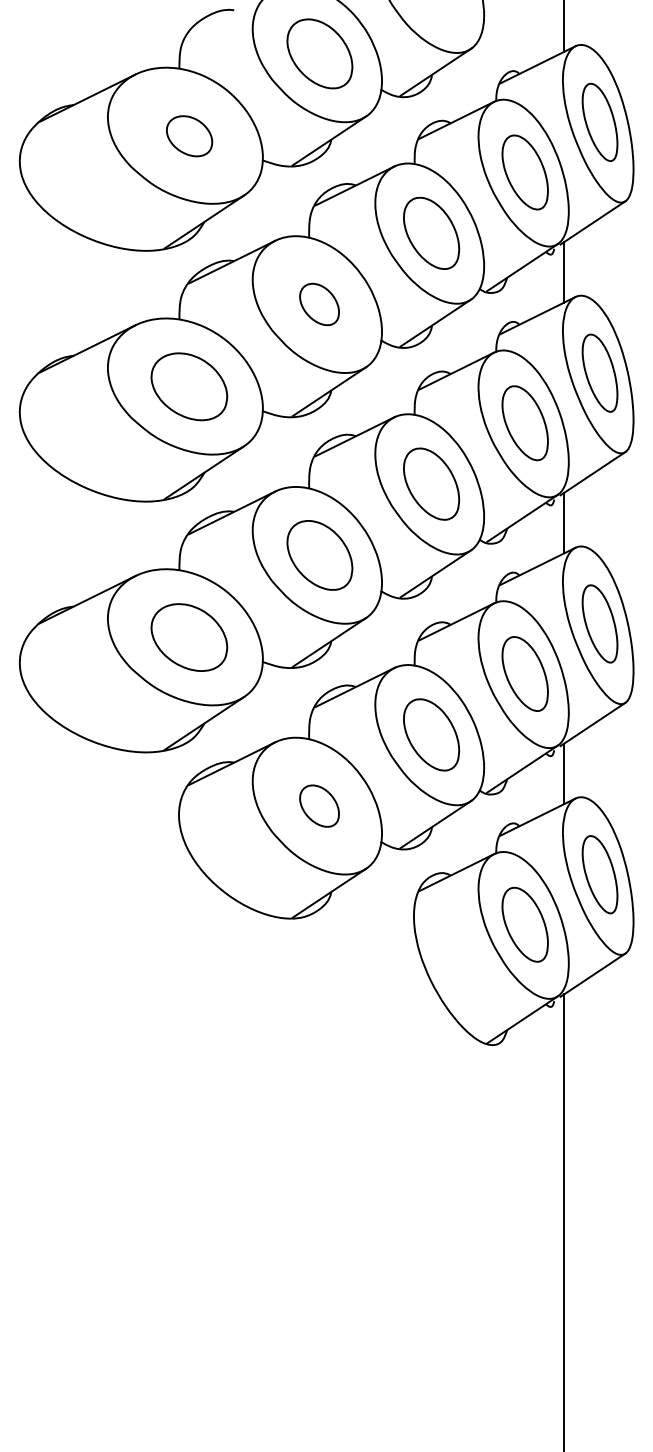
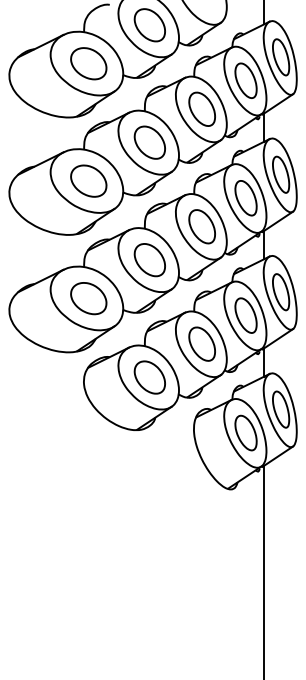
part: (188, 135) -> (88, 63), size x1.67
part: (319, 304) -> (149, 142), size x1.67
part: (319, 806) -> (149, 377), size x1.67

